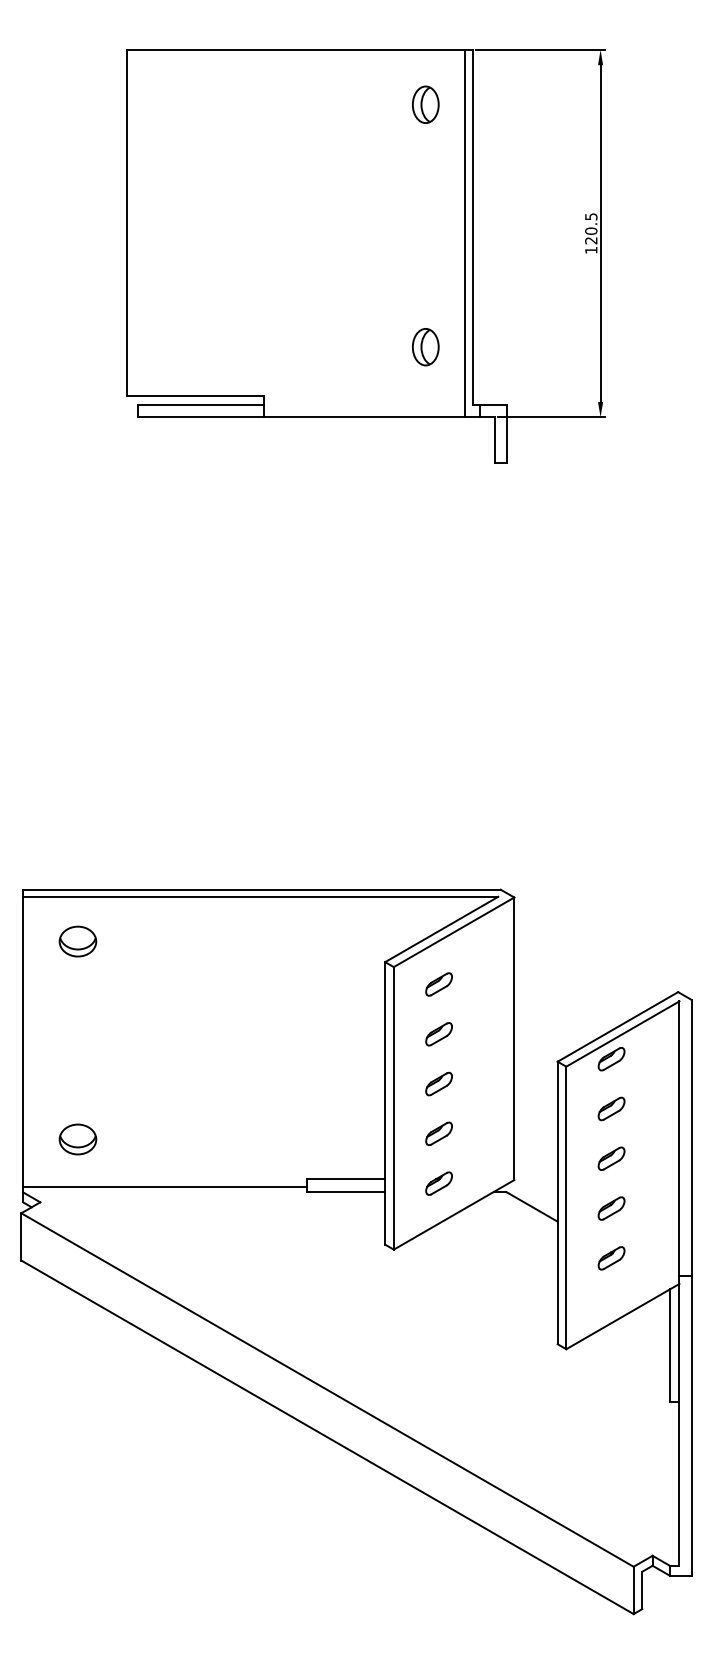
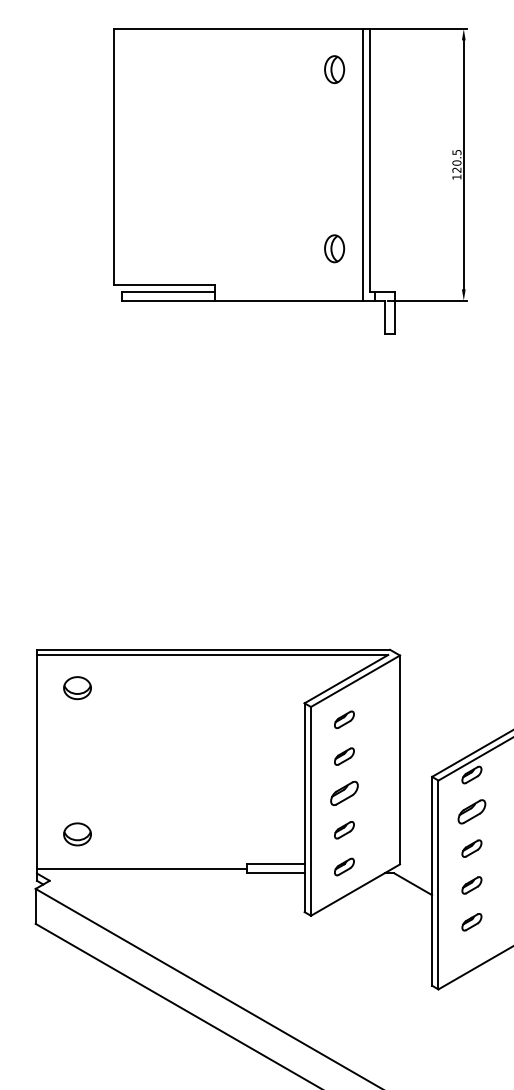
part: (438, 1083) -> (344, 793), size x1.4
part: (611, 1108) -> (471, 811), size x1.4

